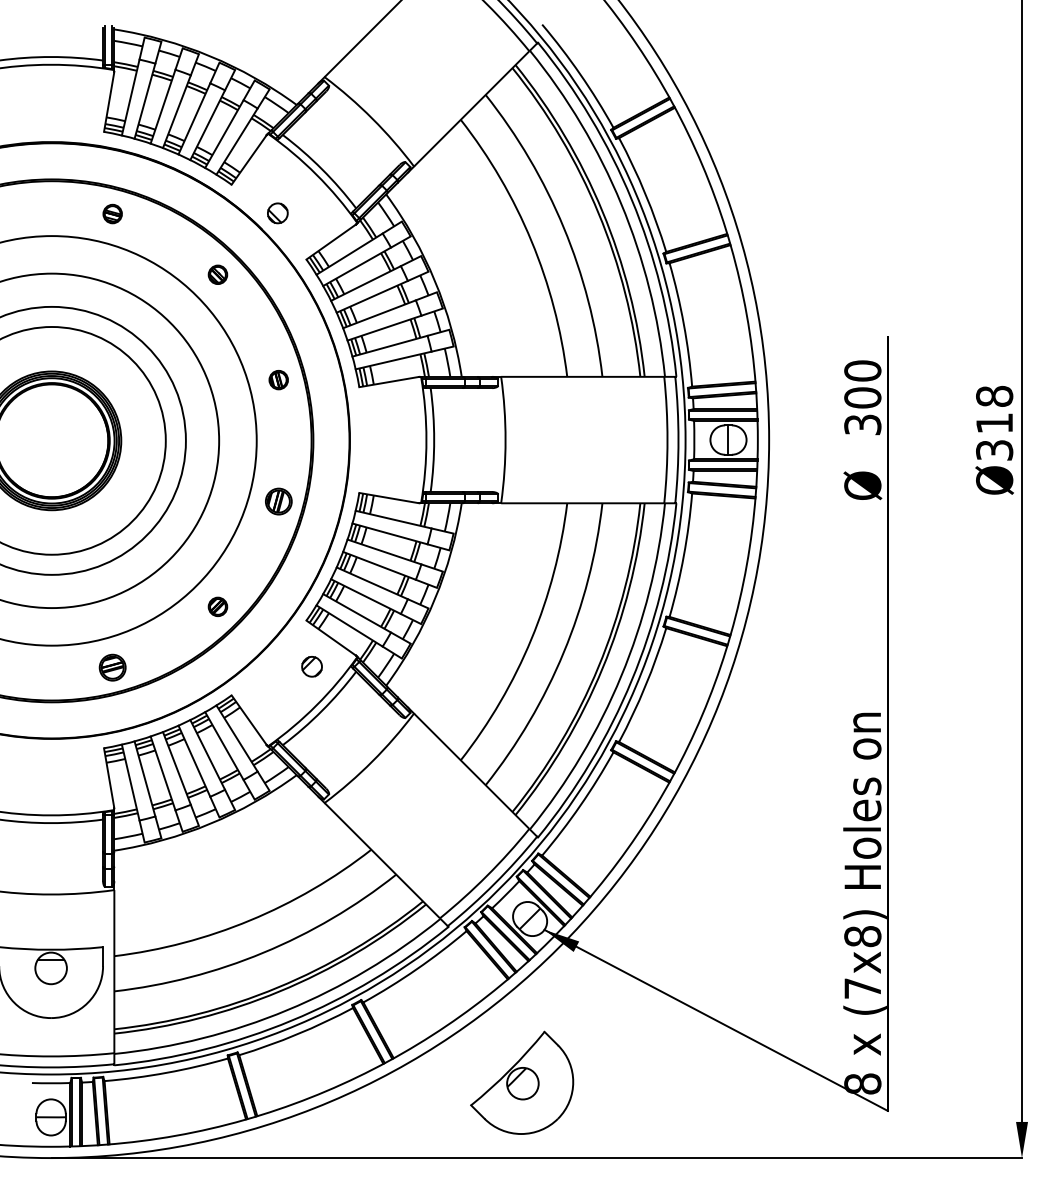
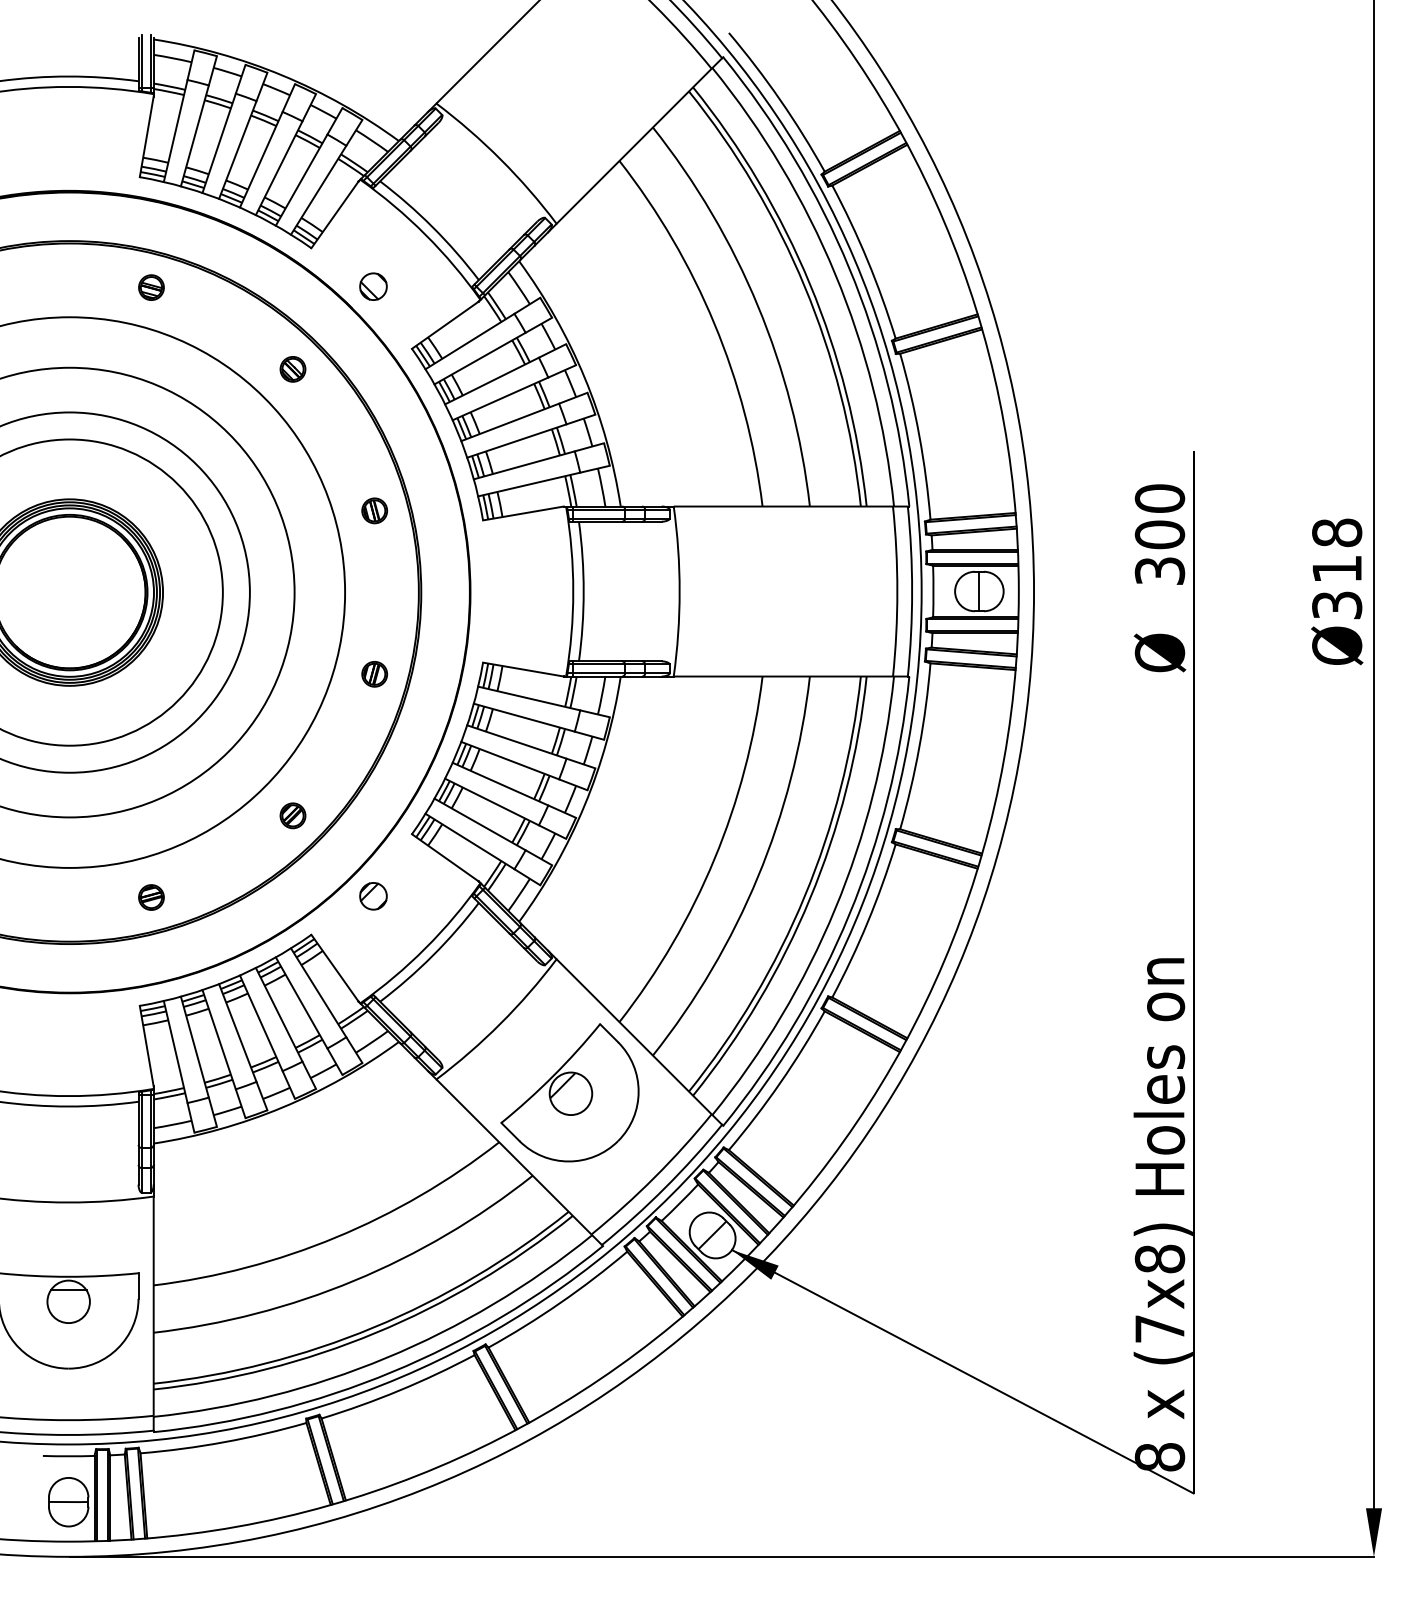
part: (278, 501) -> (374, 674), size x0.71
part: (312, 666) -> (373, 896), moved
part: (112, 667) -> (151, 897), size x0.71
part: (521, 1082) -> (569, 1092), moved

